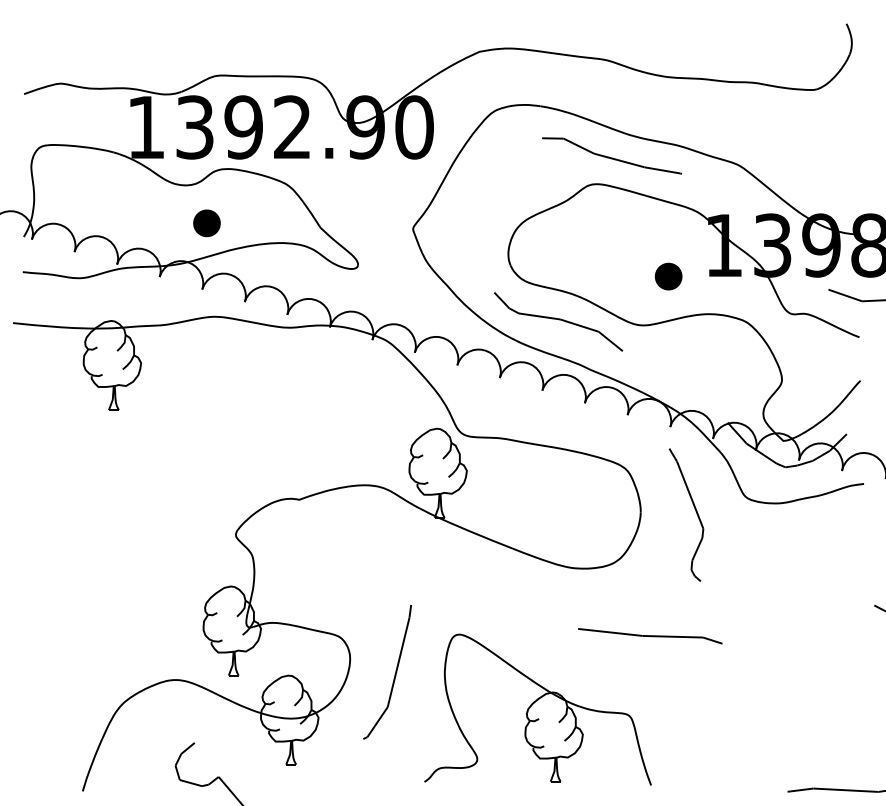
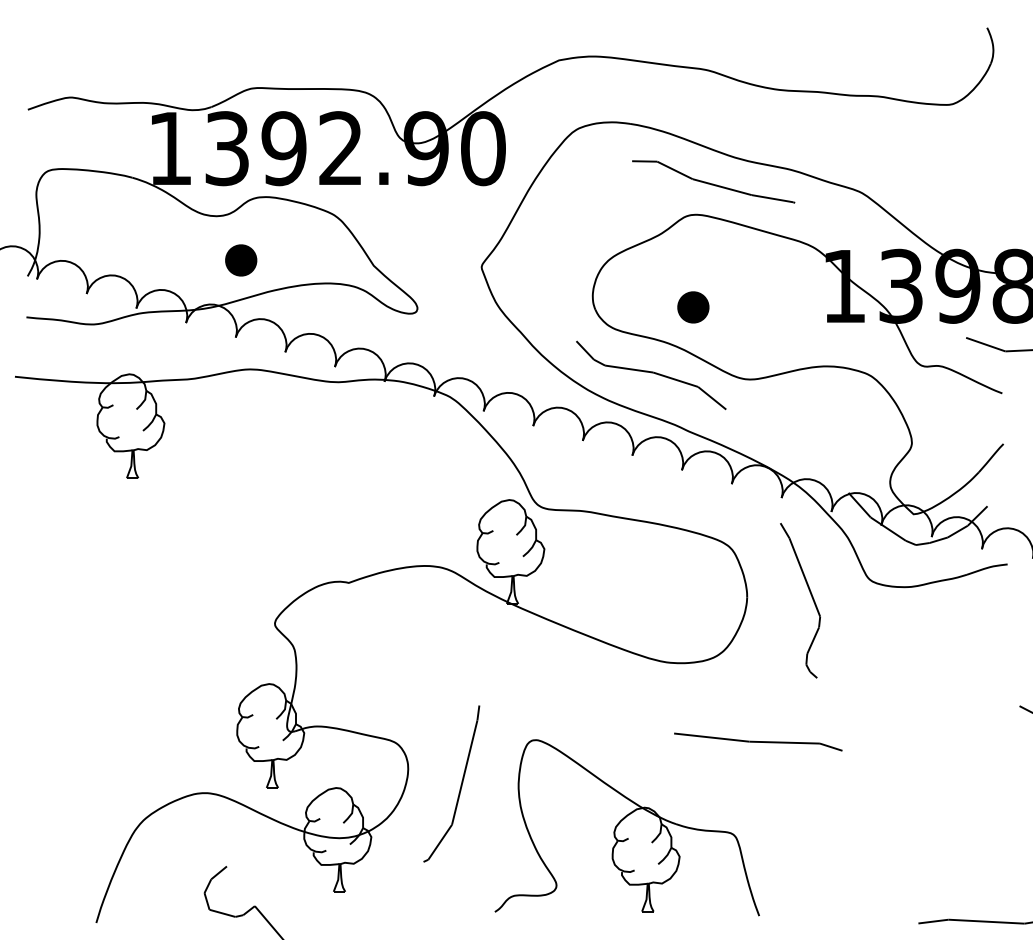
part: (668, 276) -> (693, 307), moved

